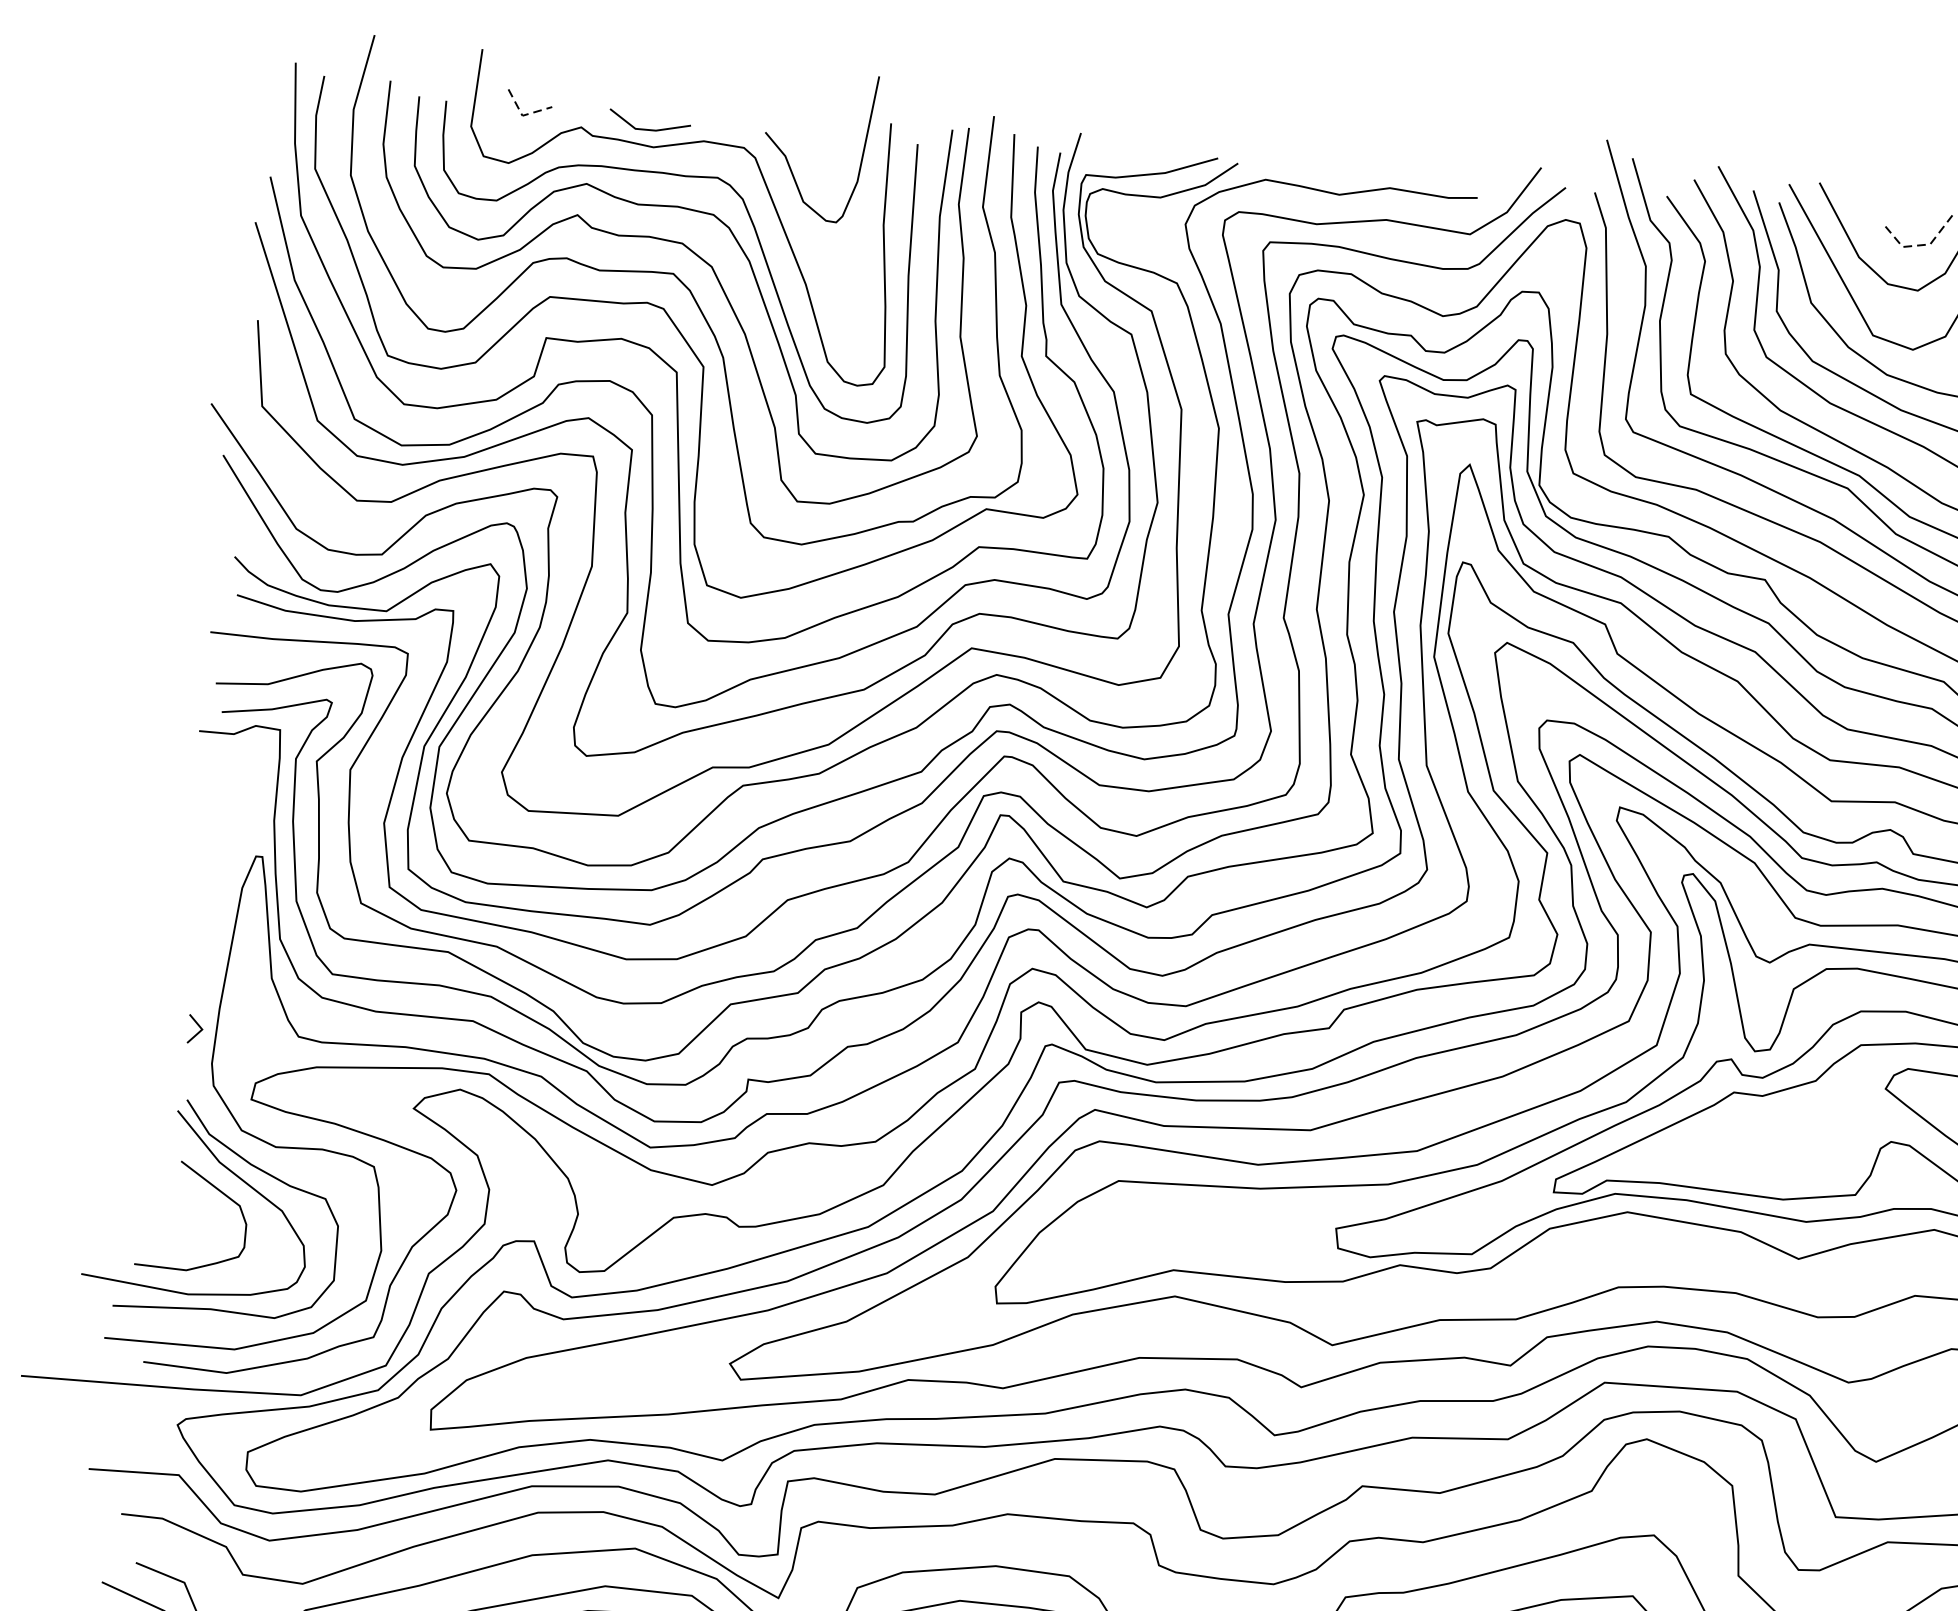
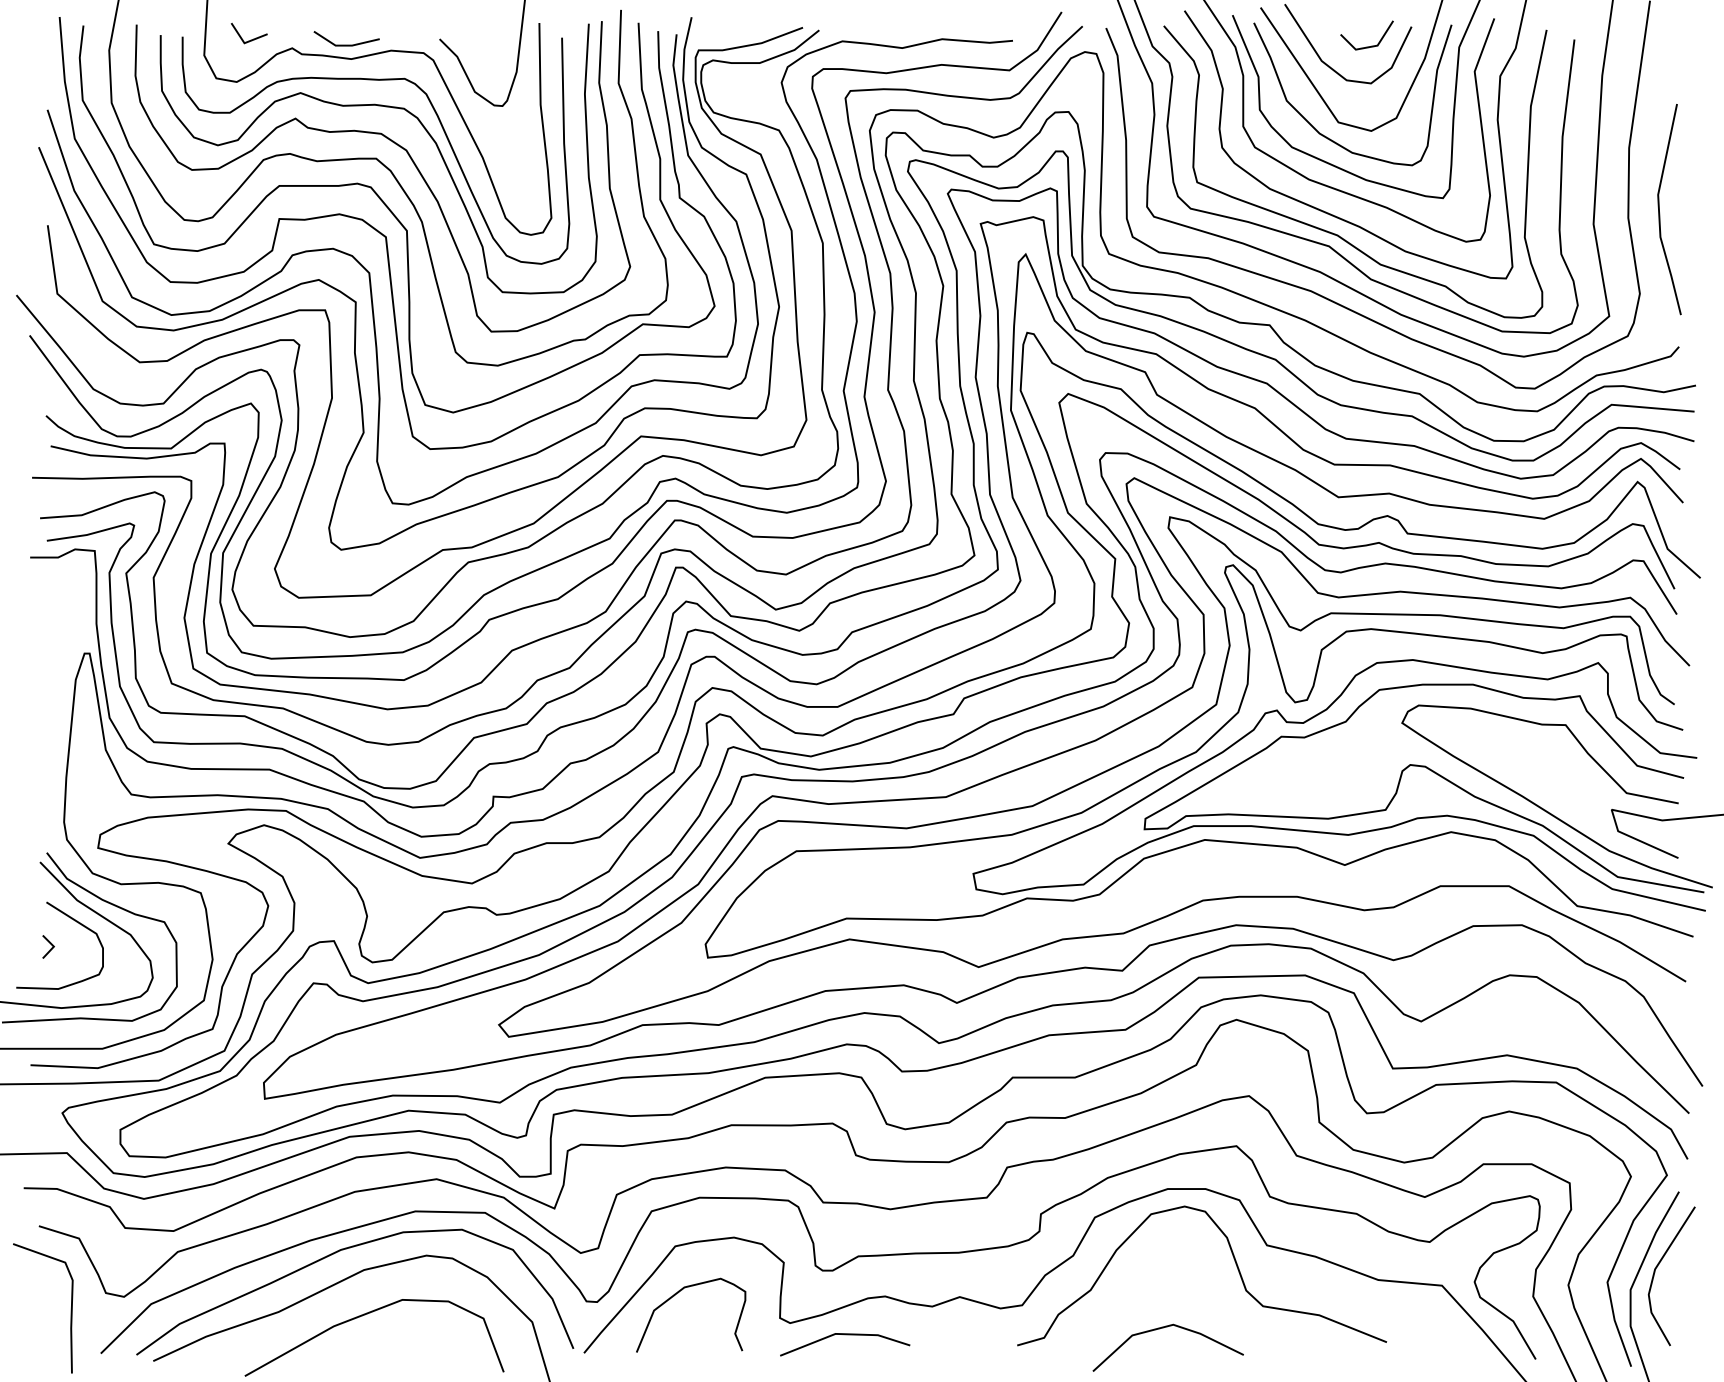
line: (522, 116) -> (244, 43), dashed -> solid
line: (1921, 244) -> (1370, 46), dashed -> solid
line: (198, 1026) -> (50, 944), moved

